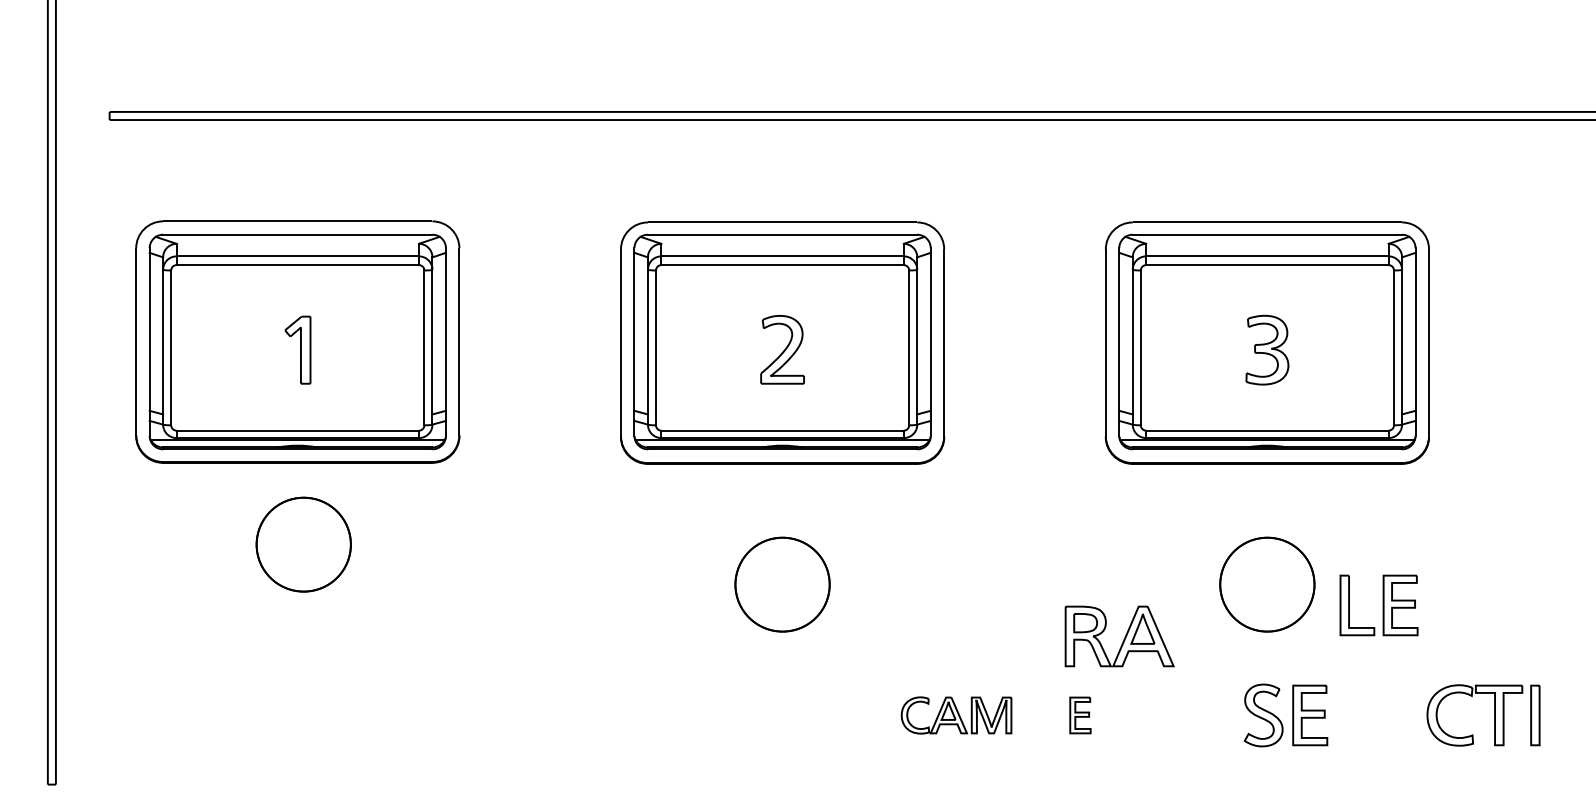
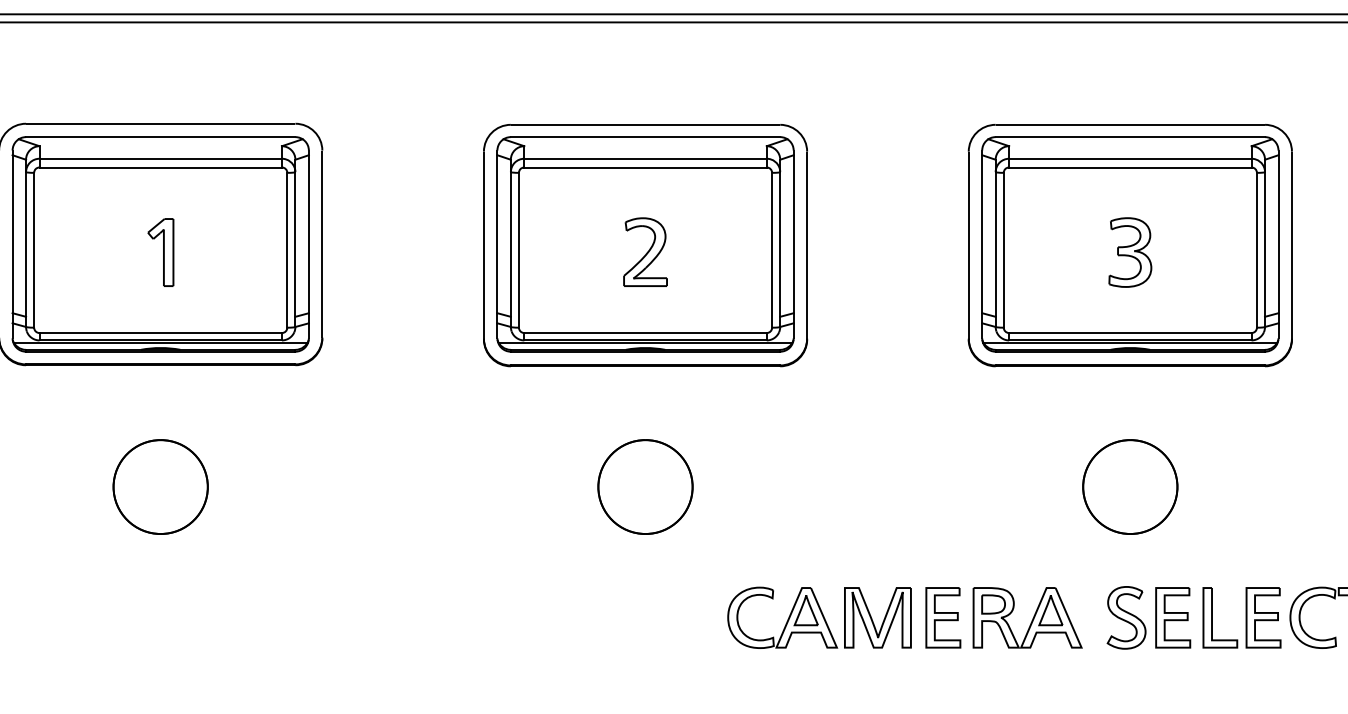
part: (303, 544) -> (160, 486), moved
part: (1378, 605) -> (1241, 617), moved
part: (1119, 636) -> (1027, 617), moved
part: (956, 715) -> (819, 617), size x1.67
part: (1080, 715) -> (943, 617), size x1.67

